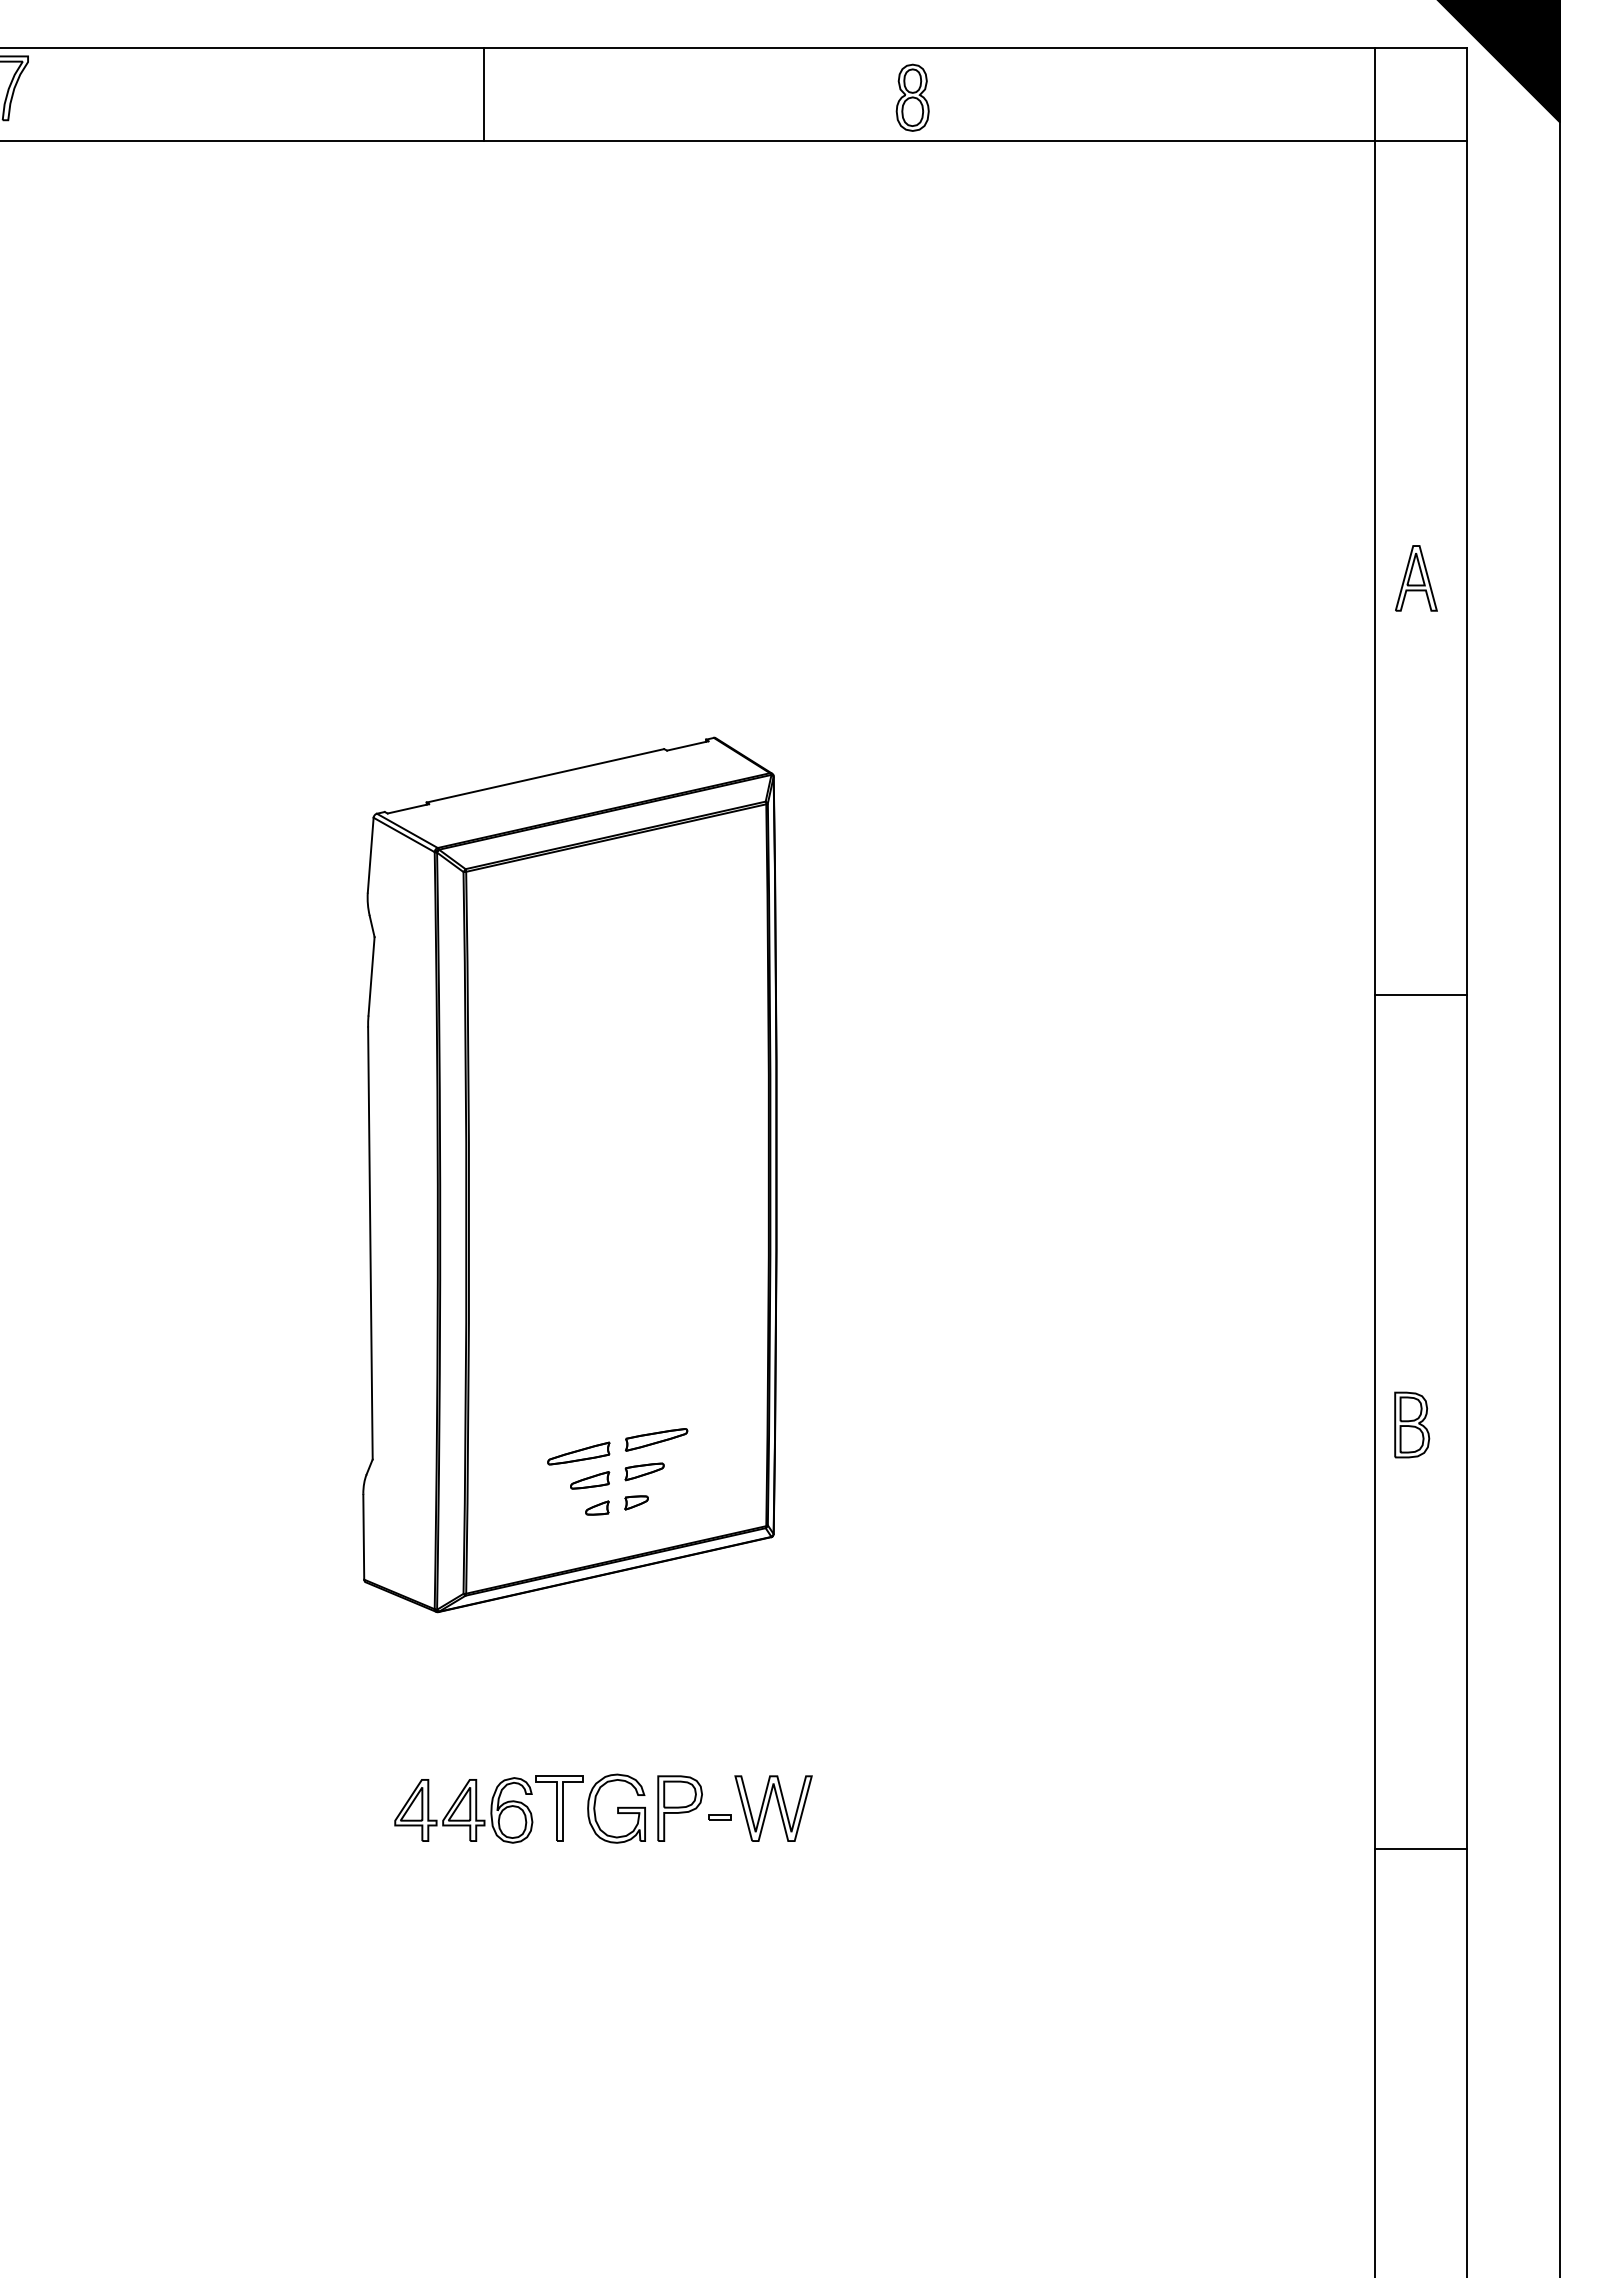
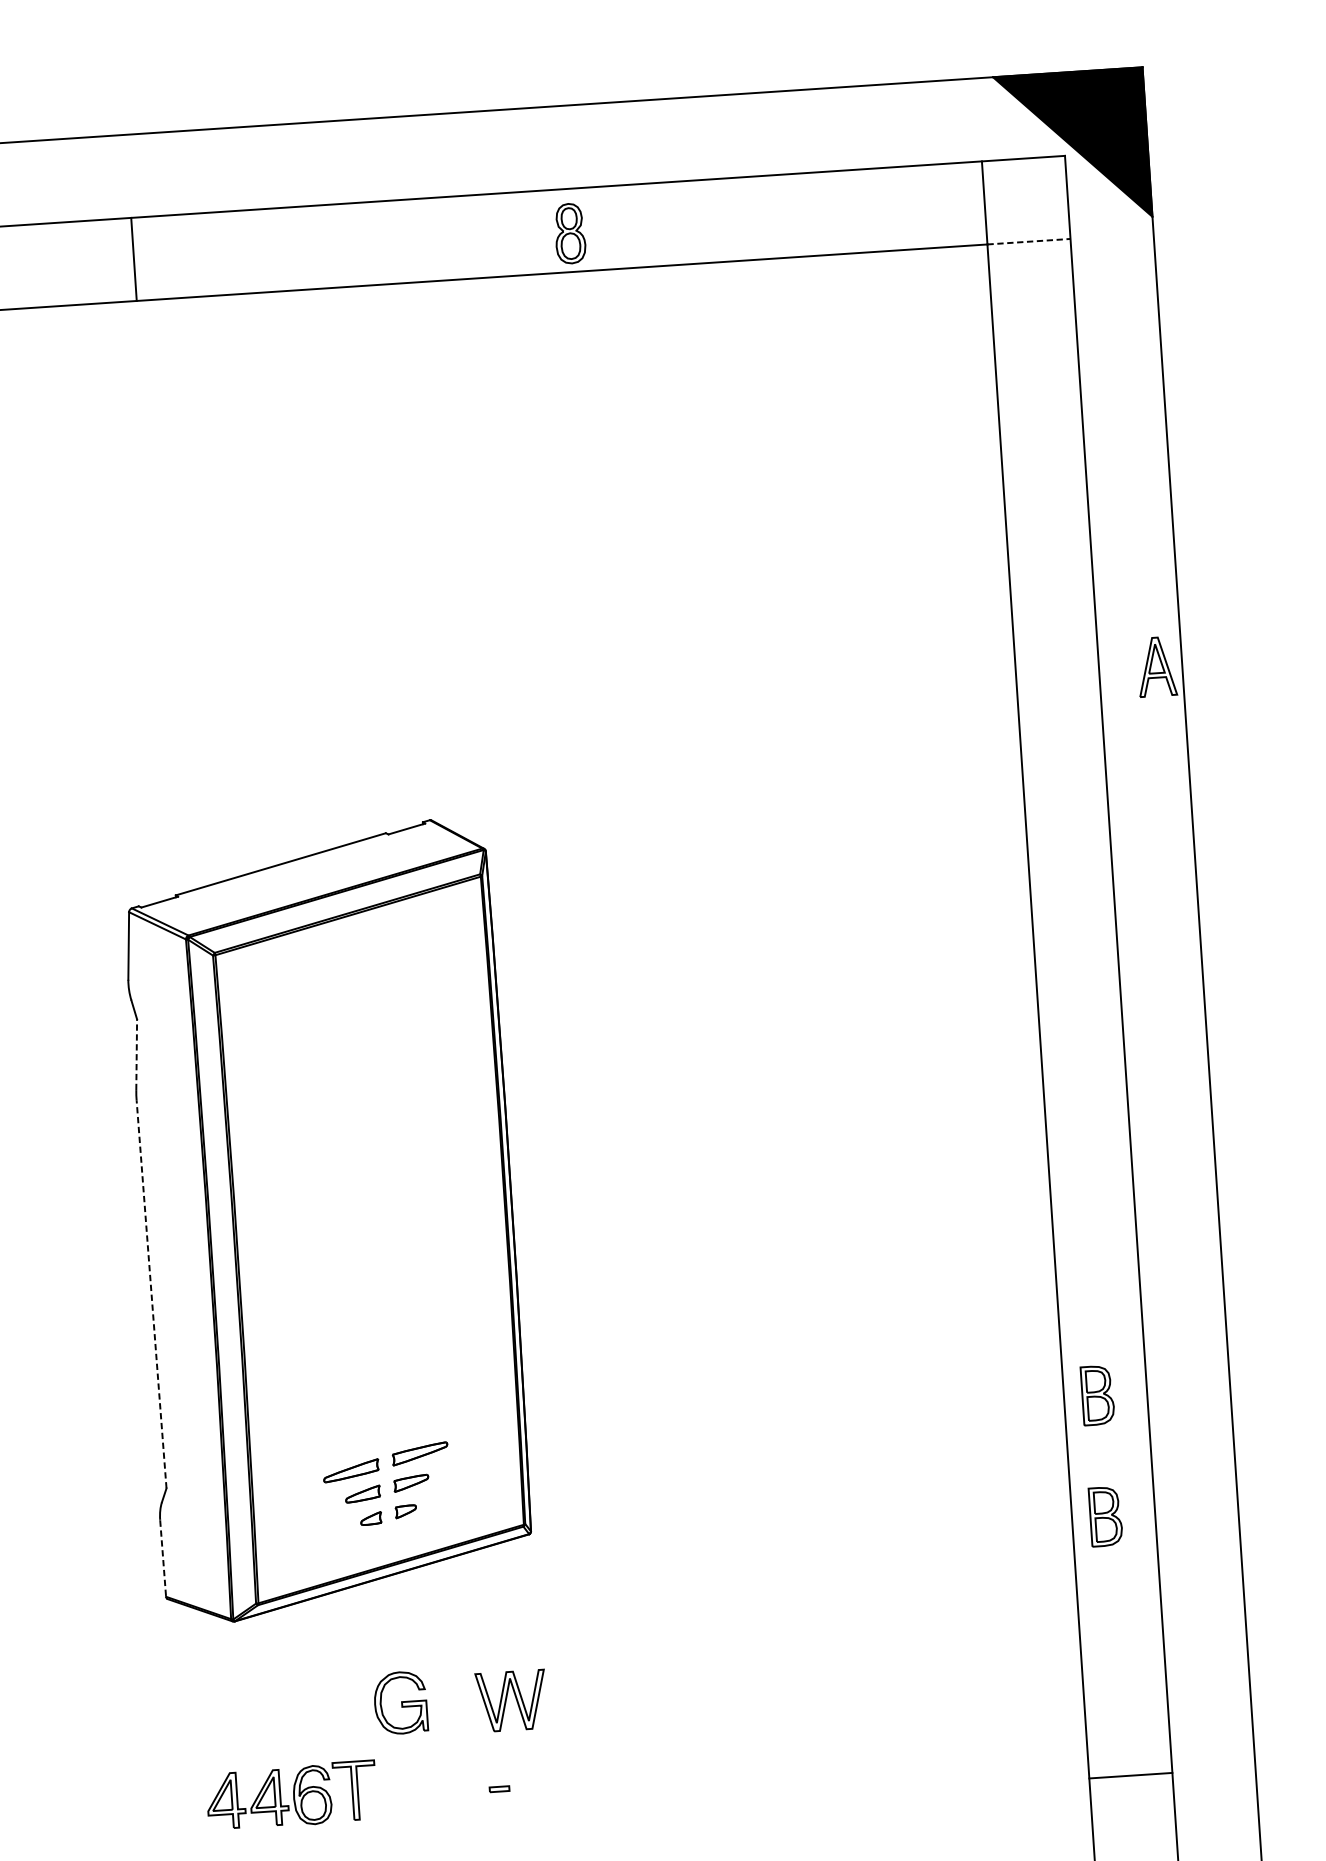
line: (484, 94) -> (134, 259), moved
line: (1421, 140) -> (1029, 241), solid -> dashed
part: (1416, 578) -> (1156, 666), moved
line: (371, 975) -> (136, 1053), solid -> dashed
line: (1420, 994) -> (1079, 1008), removed
line: (370, 1242) -> (151, 1293), solid -> dashed
line: (363, 1537) -> (162, 1558), solid -> dashed
part: (1412, 1559) -> (1106, 1516), added
part: (616, 1808) -> (400, 1702), moved
part: (679, 1808) -> (462, 1783), removed
part: (773, 1808) -> (511, 1700), moved

